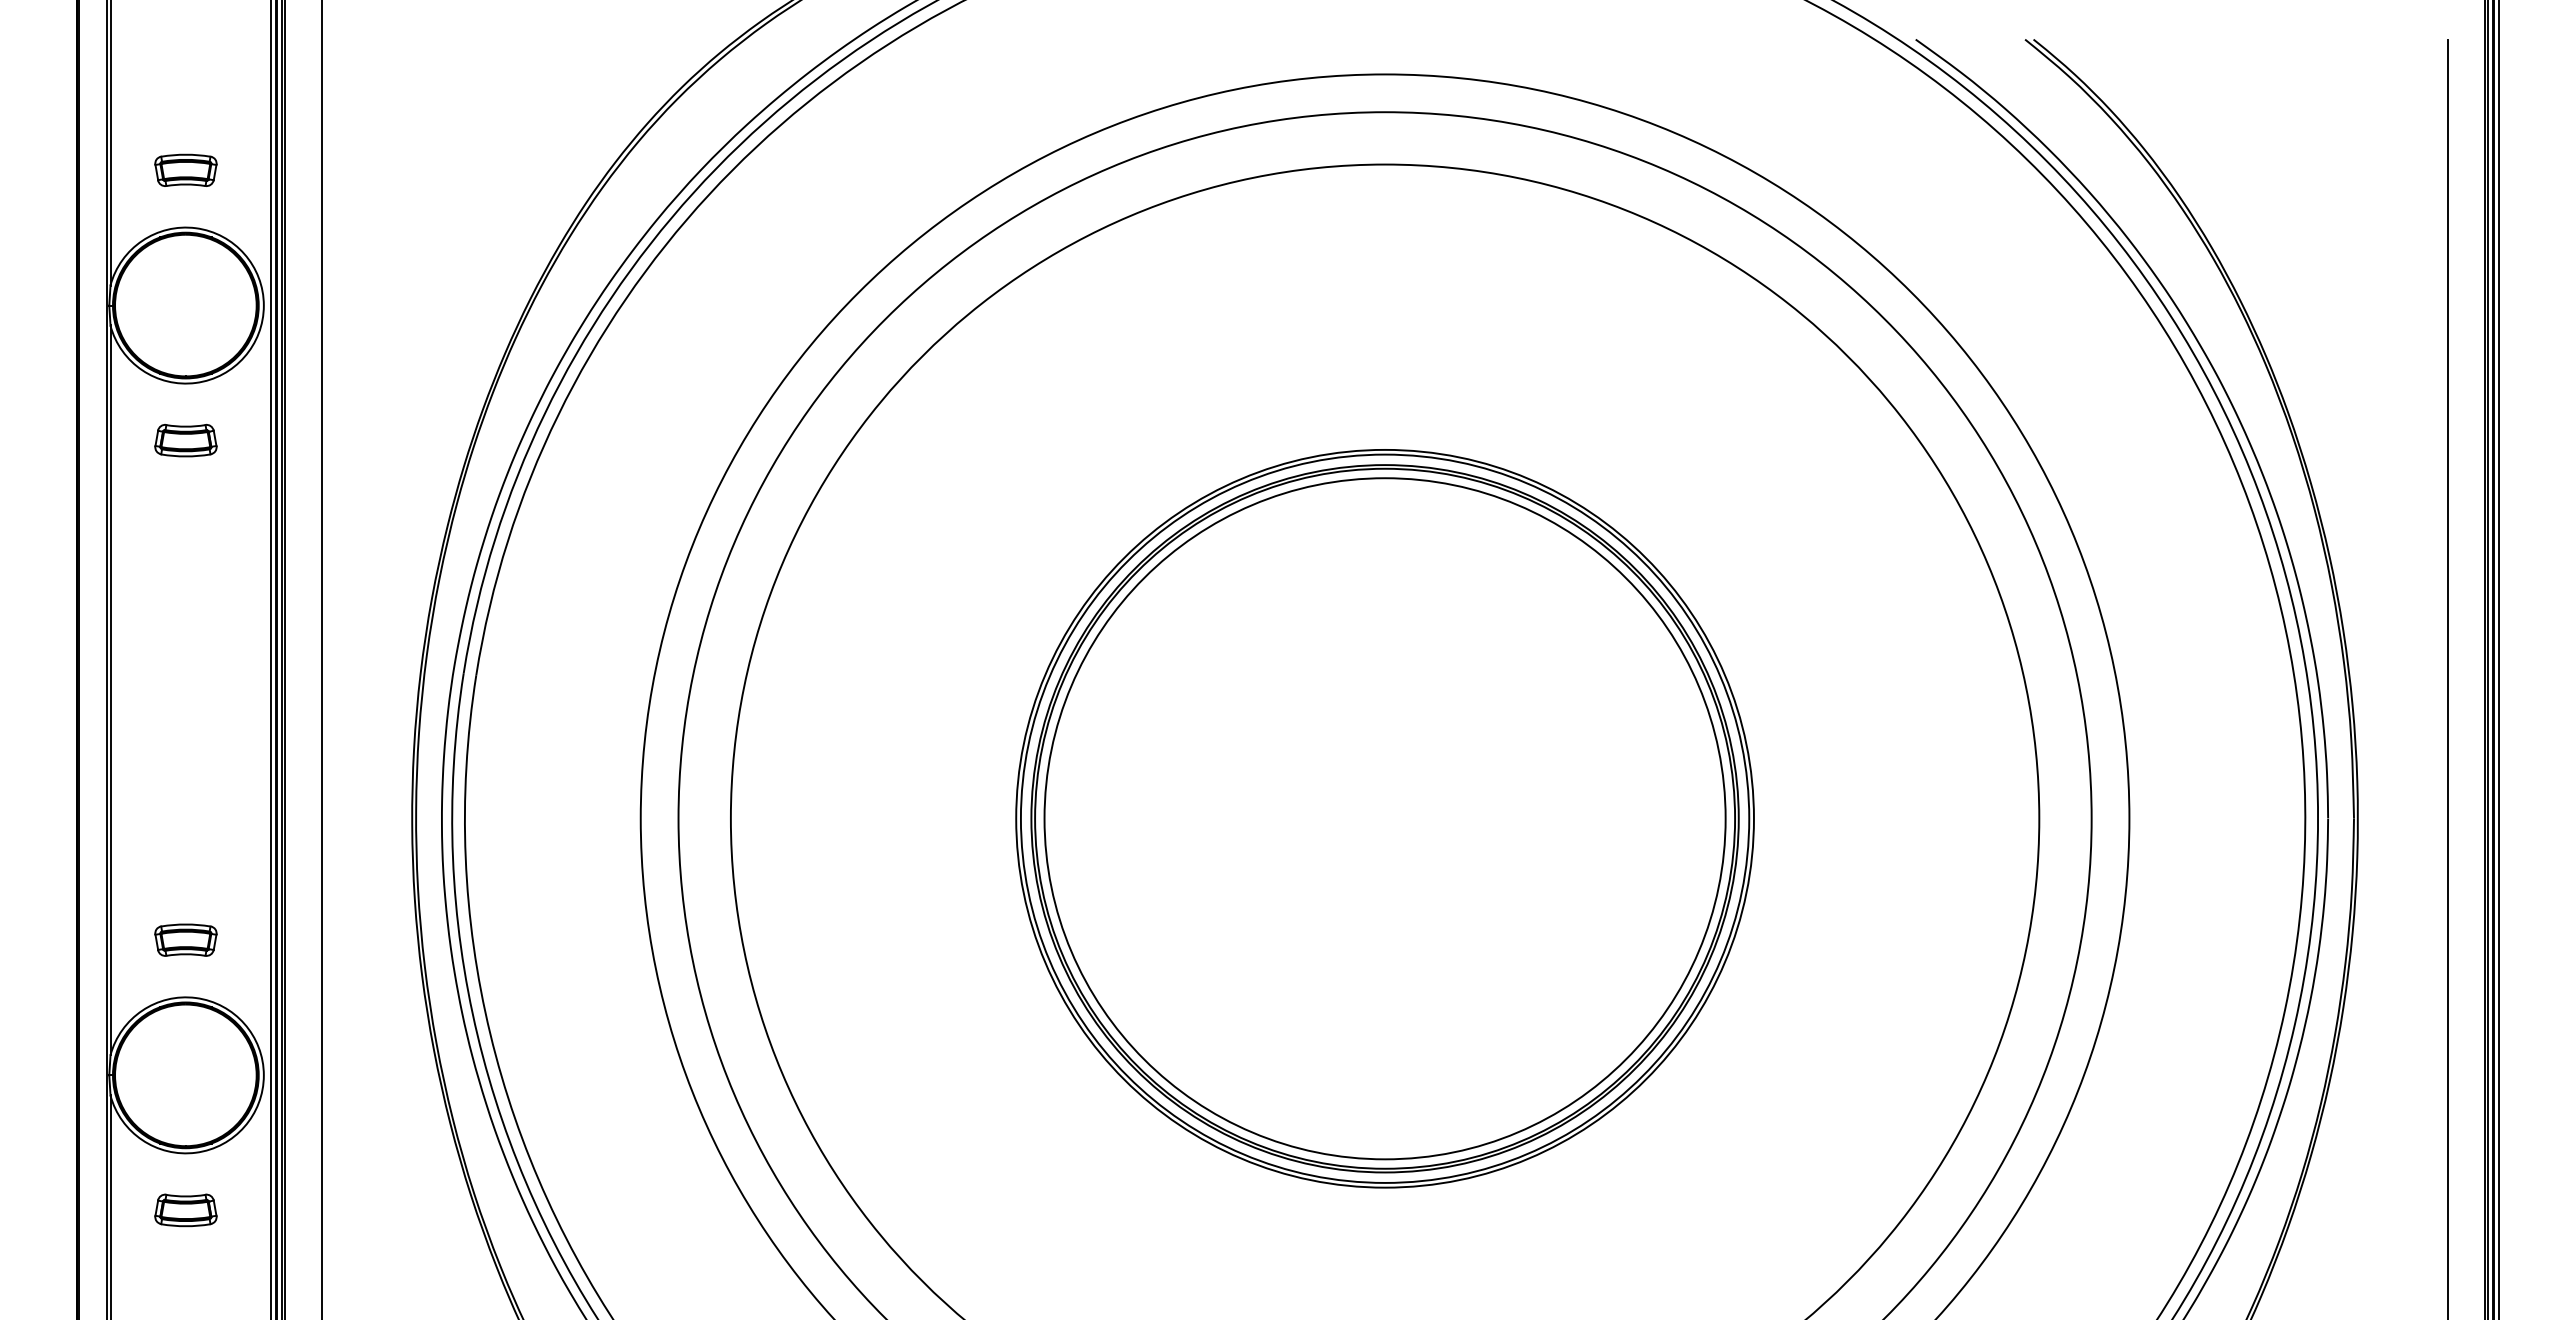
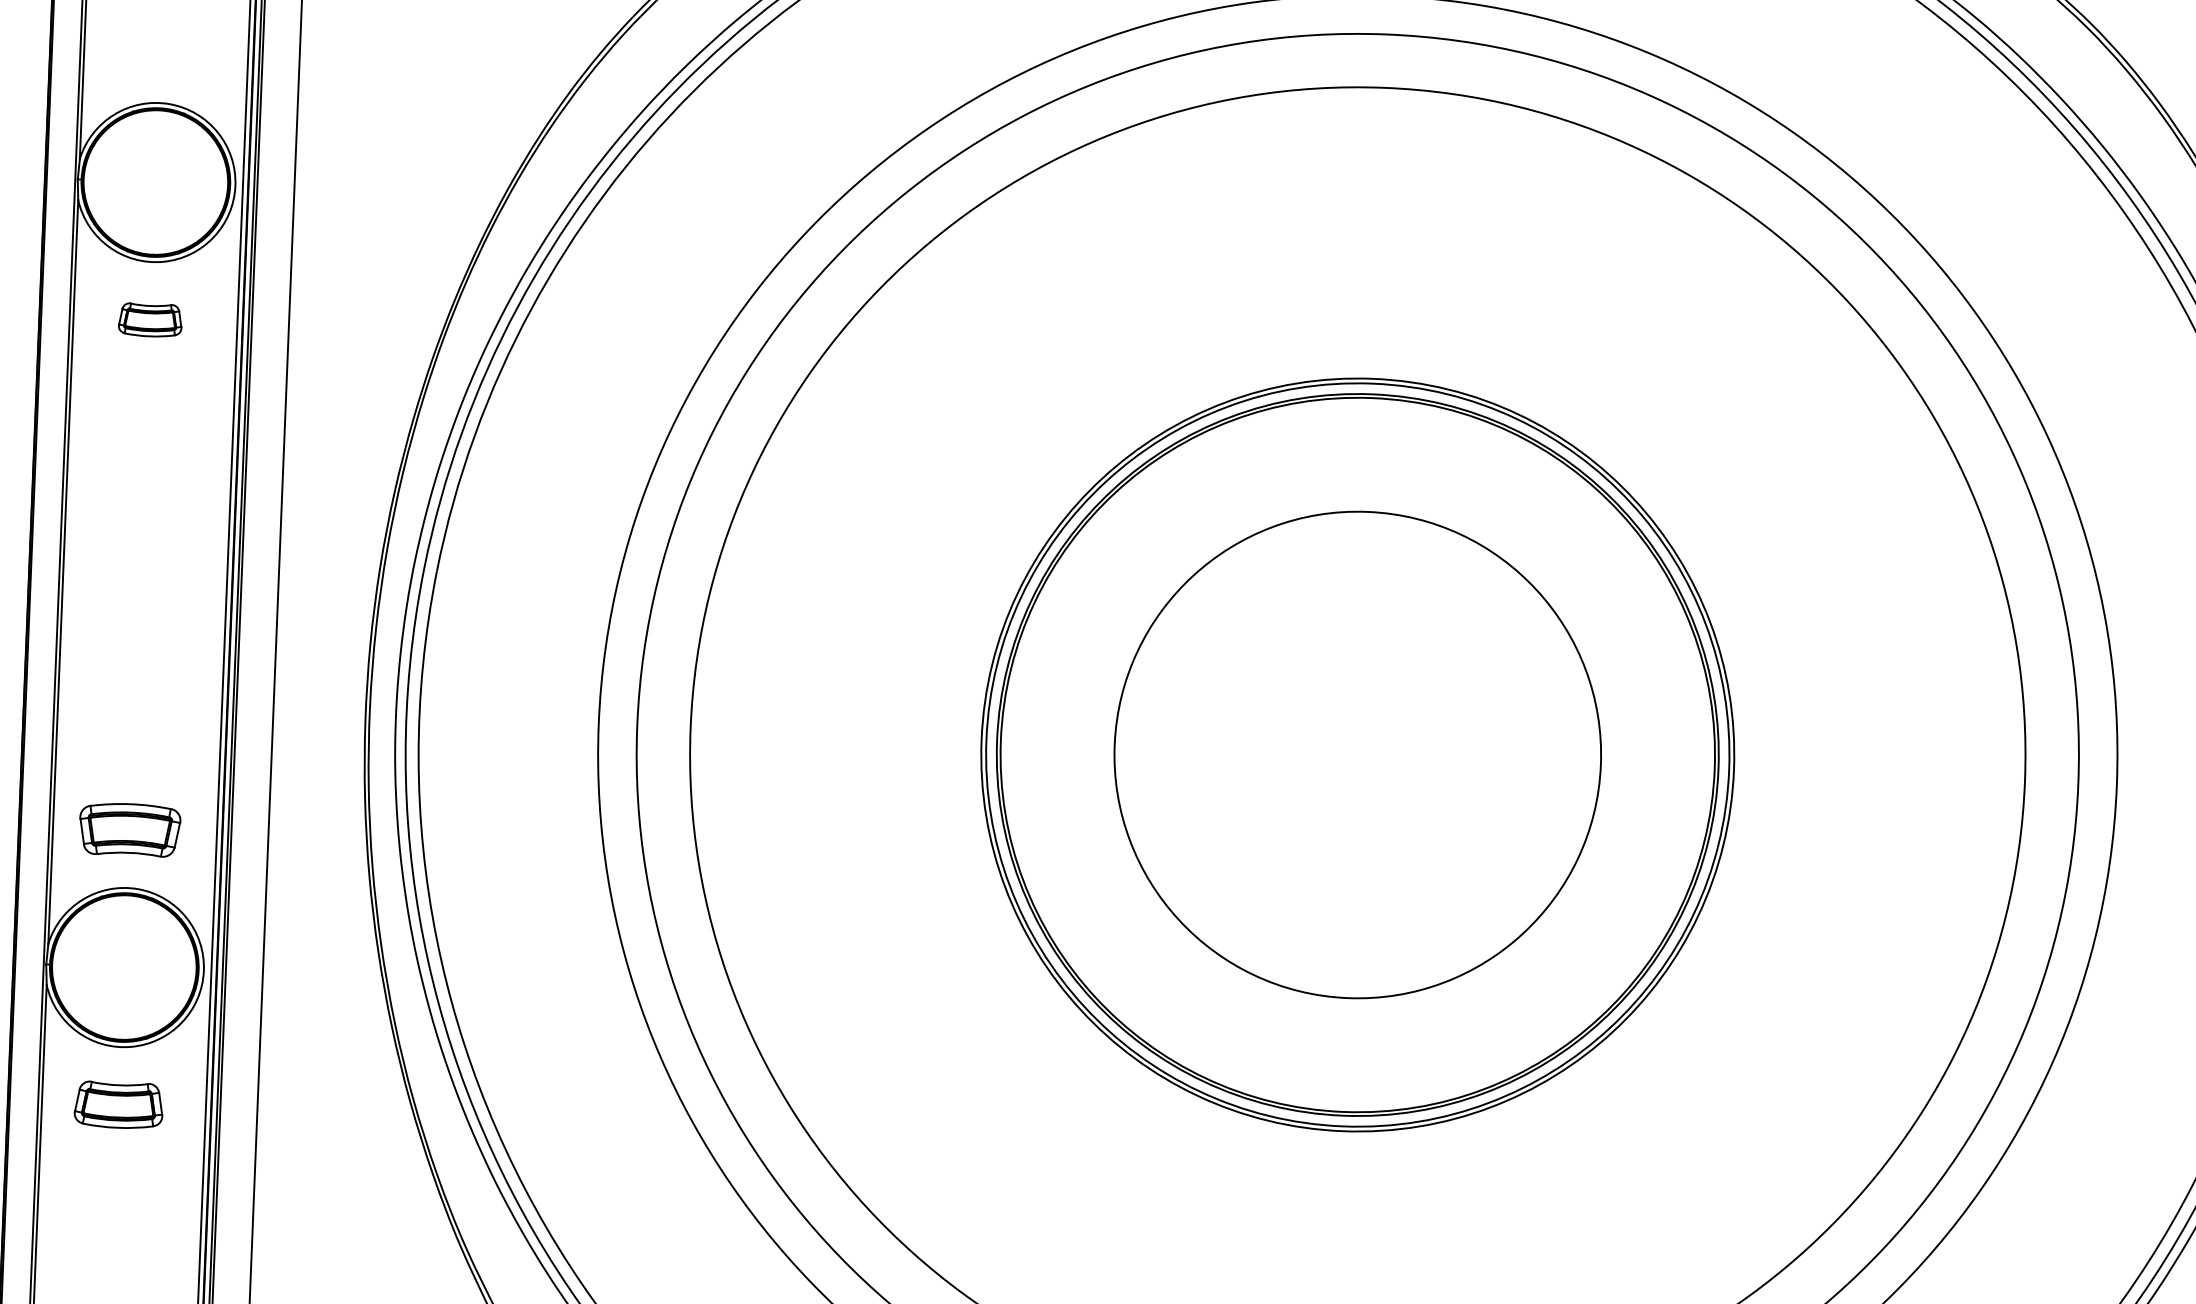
part: (185, 169) -> (161, 43), removed
circle: (1384, 818) -> (1357, 754), size x0.7
part: (185, 939) -> (129, 829), size x1.6
part: (185, 1210) -> (118, 1105), size x1.4

